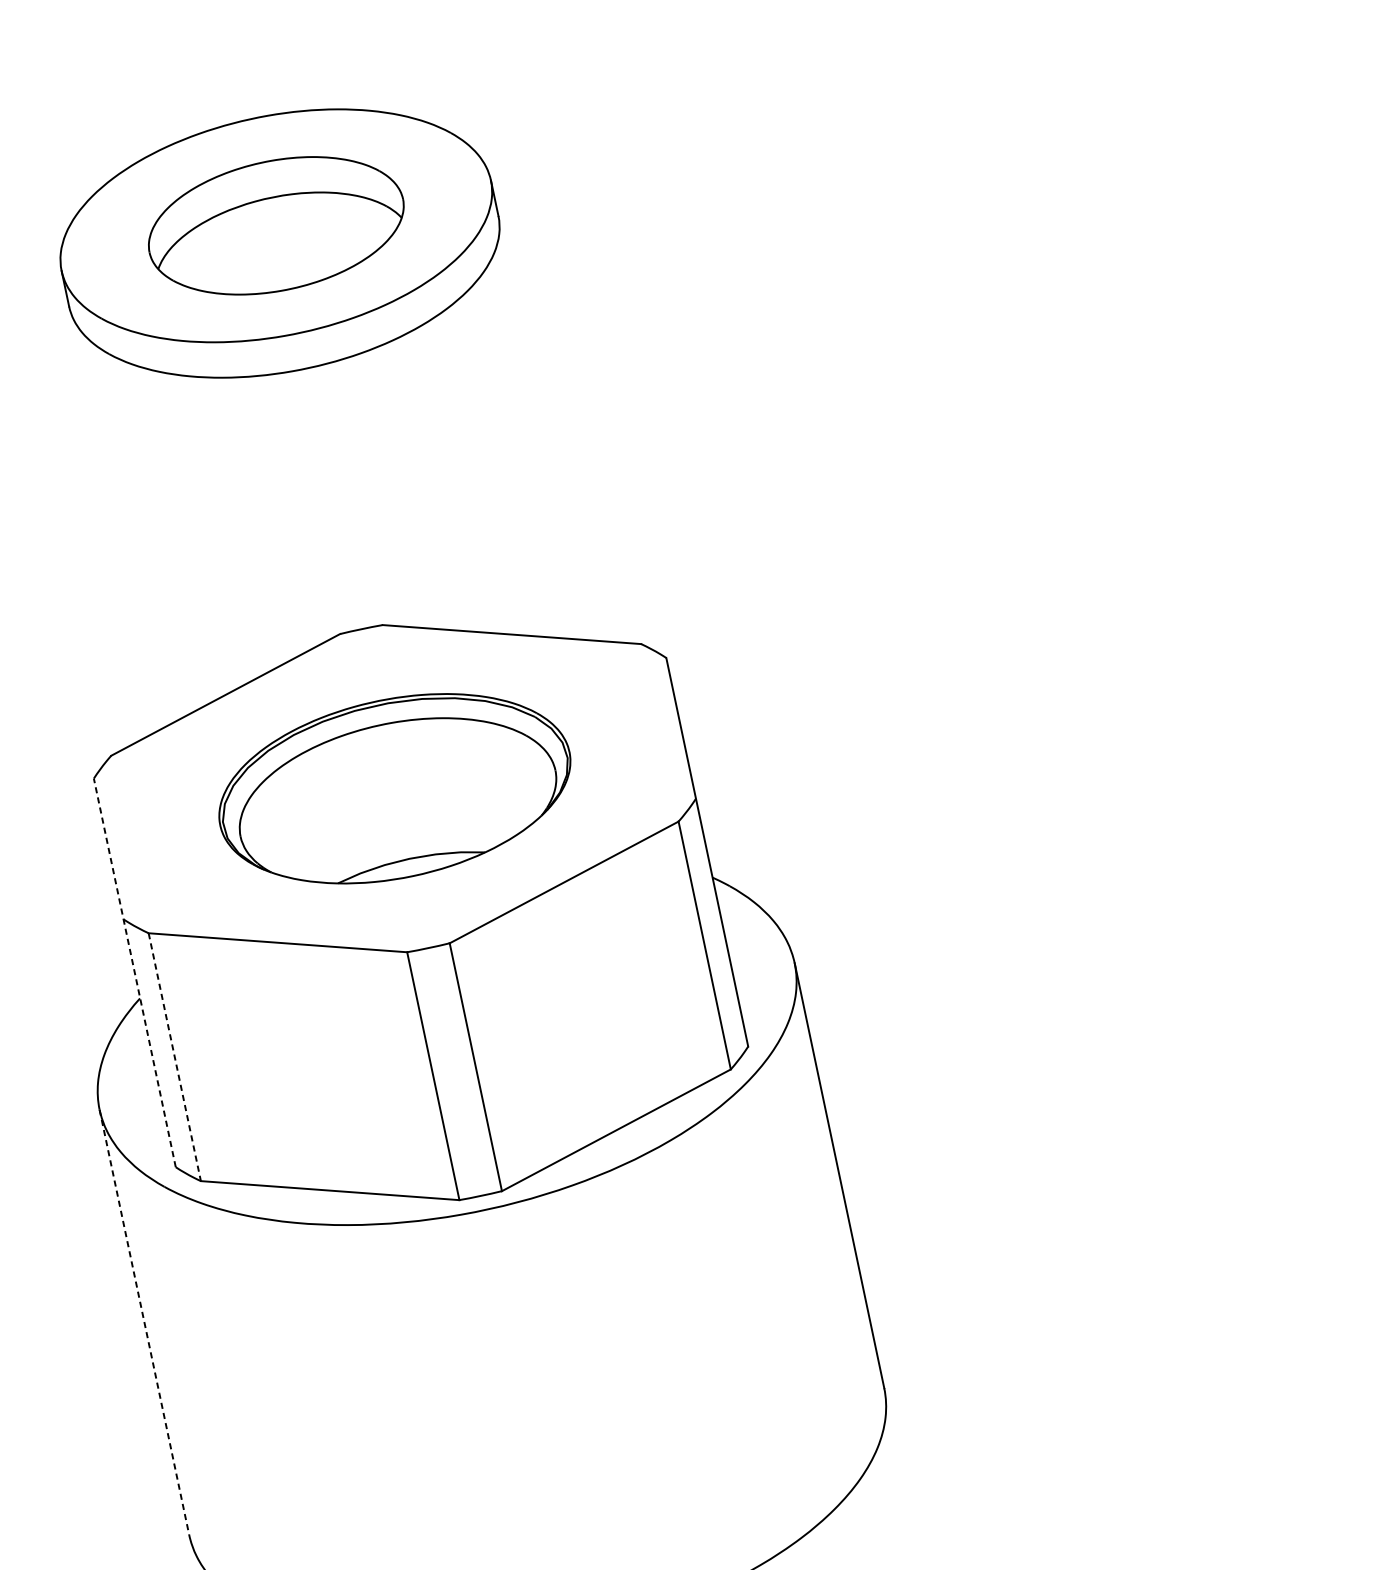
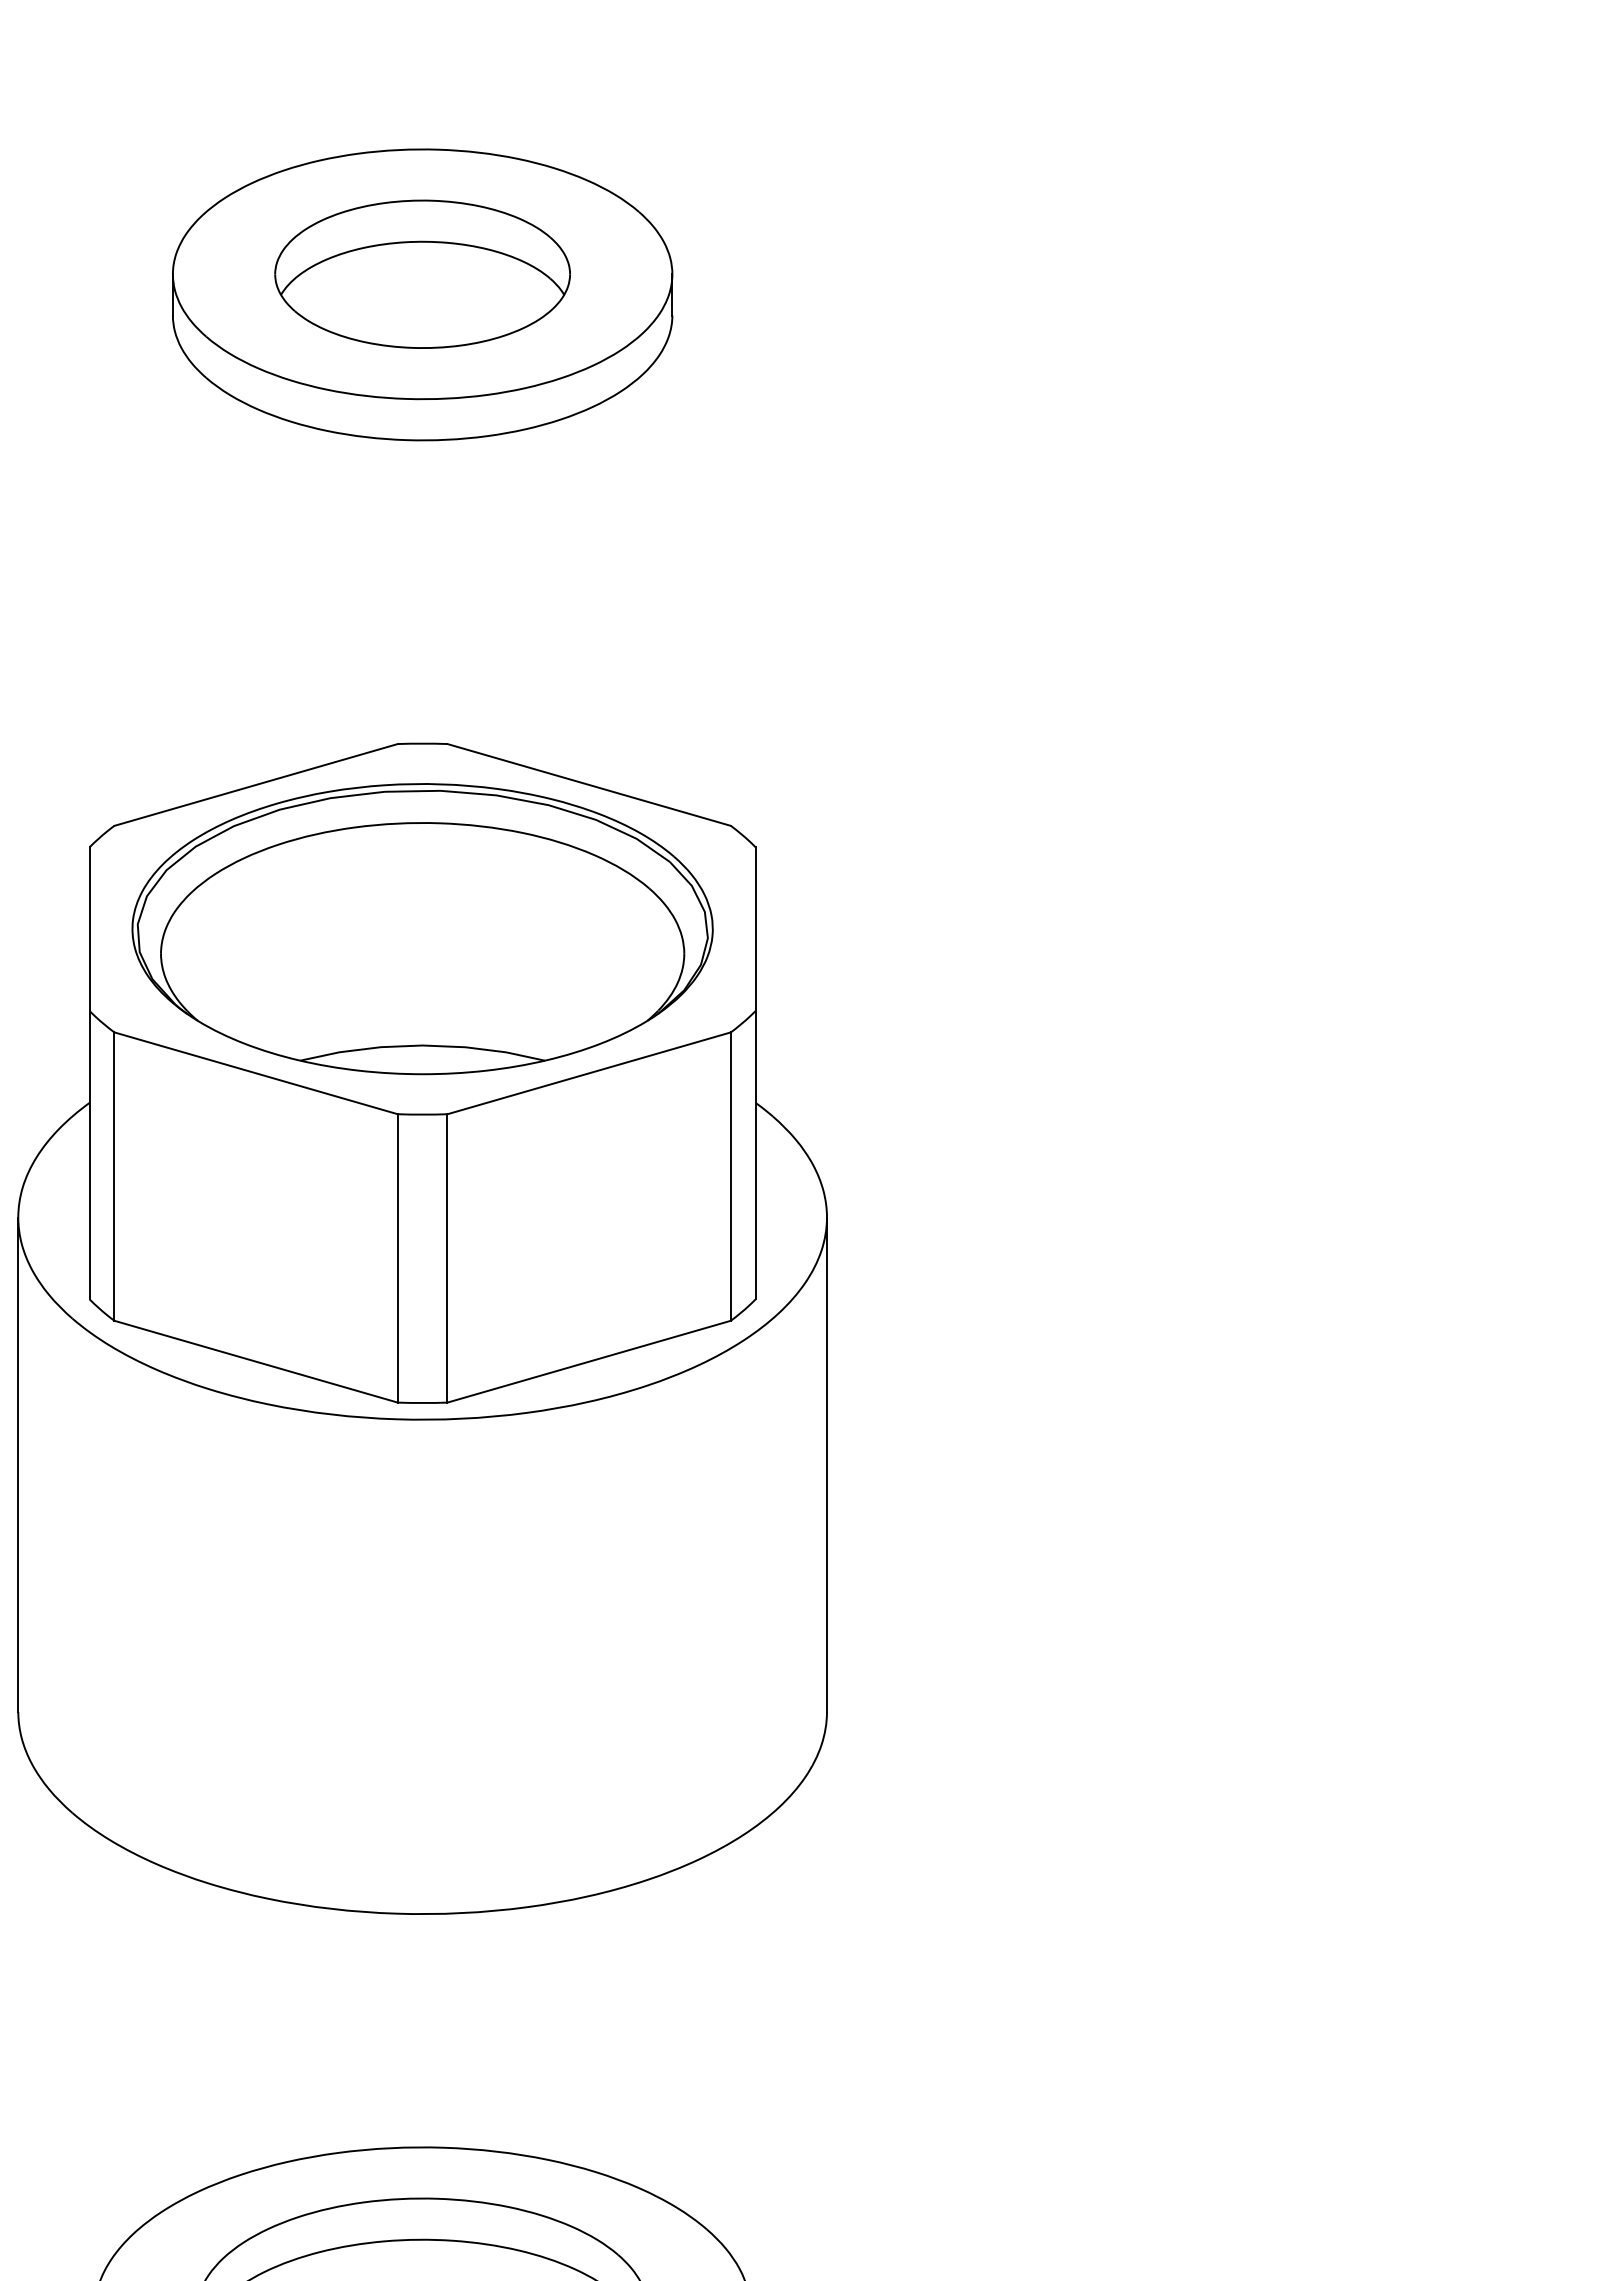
part: (394, 789) -> (422, 929), size x1.43
line: (134, 972) -> (89, 1072), dashed -> solid
line: (175, 1057) -> (114, 1177), dashed -> solid
line: (144, 1322) -> (18, 1465), dashed -> solid

